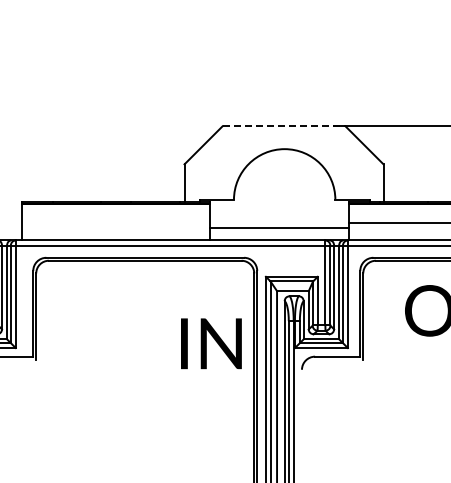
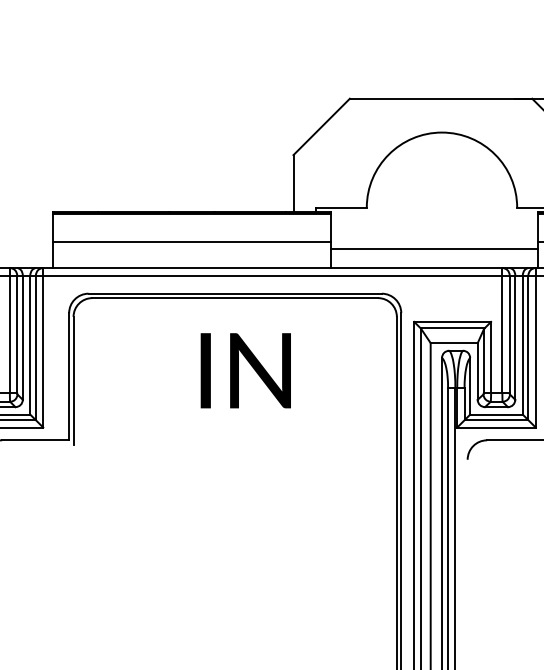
line: (284, 126) -> (441, 98), dashed -> solid
line: (115, 222) -> (191, 241), added
text: (211, 343) -> (245, 370), moved

